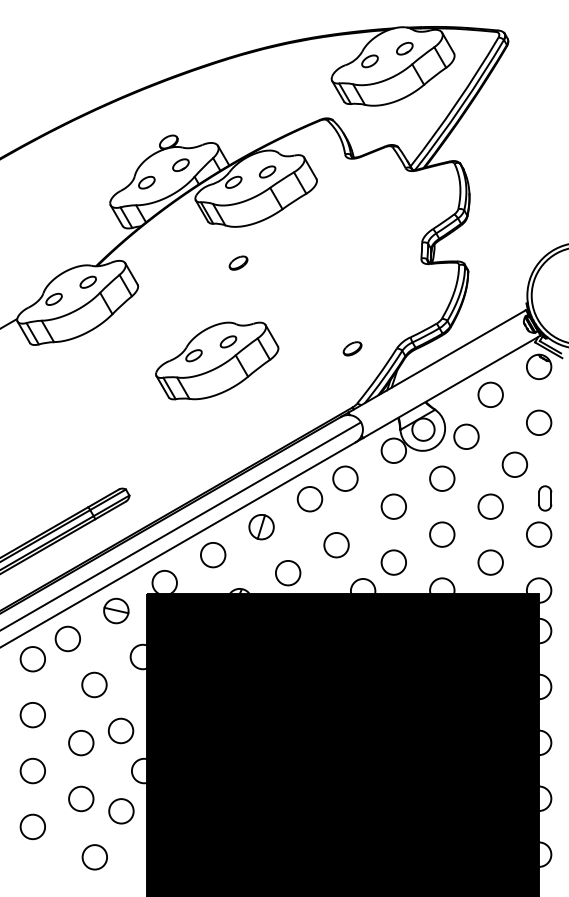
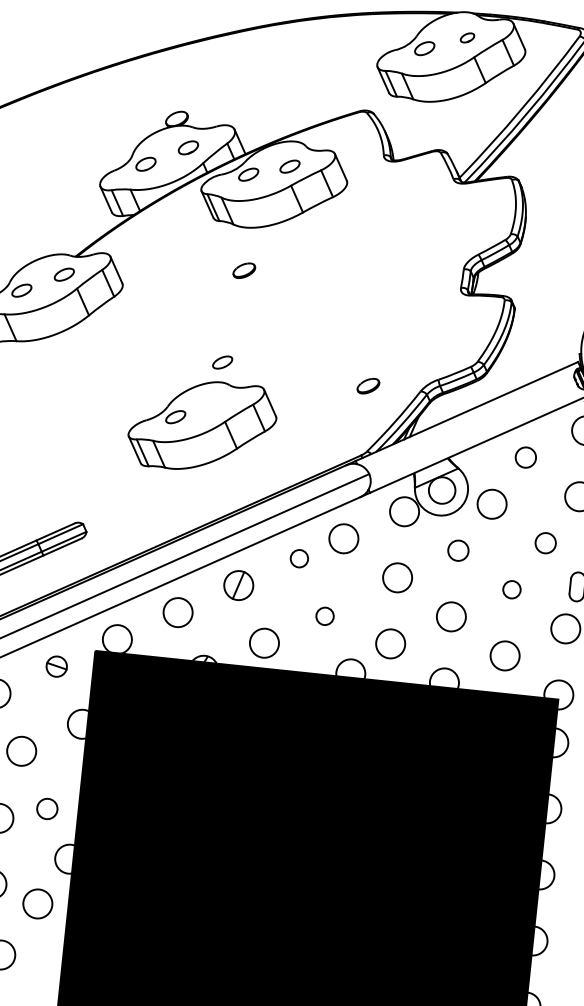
part: (404, 48) -> (467, 37), size x0.7
part: (217, 360) -> (202, 425), moved
circle: (490, 394) -> (525, 457), size x0.7
circle: (514, 464) -> (545, 542), size x0.7
circle: (442, 478) -> (458, 550), size x0.7
circle: (309, 499) -> (298, 558), size x0.6
circle: (490, 506) -> (511, 589), size x0.6
circle: (336, 545) -> (325, 616), size x0.6
part: (116, 610) -> (56, 666), size x0.7
circle: (120, 730) -> (46, 808), size x0.7

